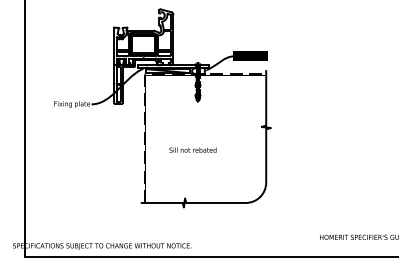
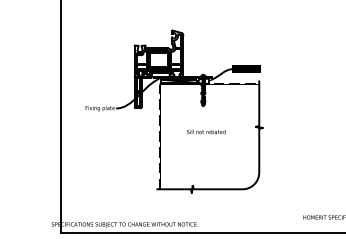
text: (193, 150) -> (206, 132), moved

